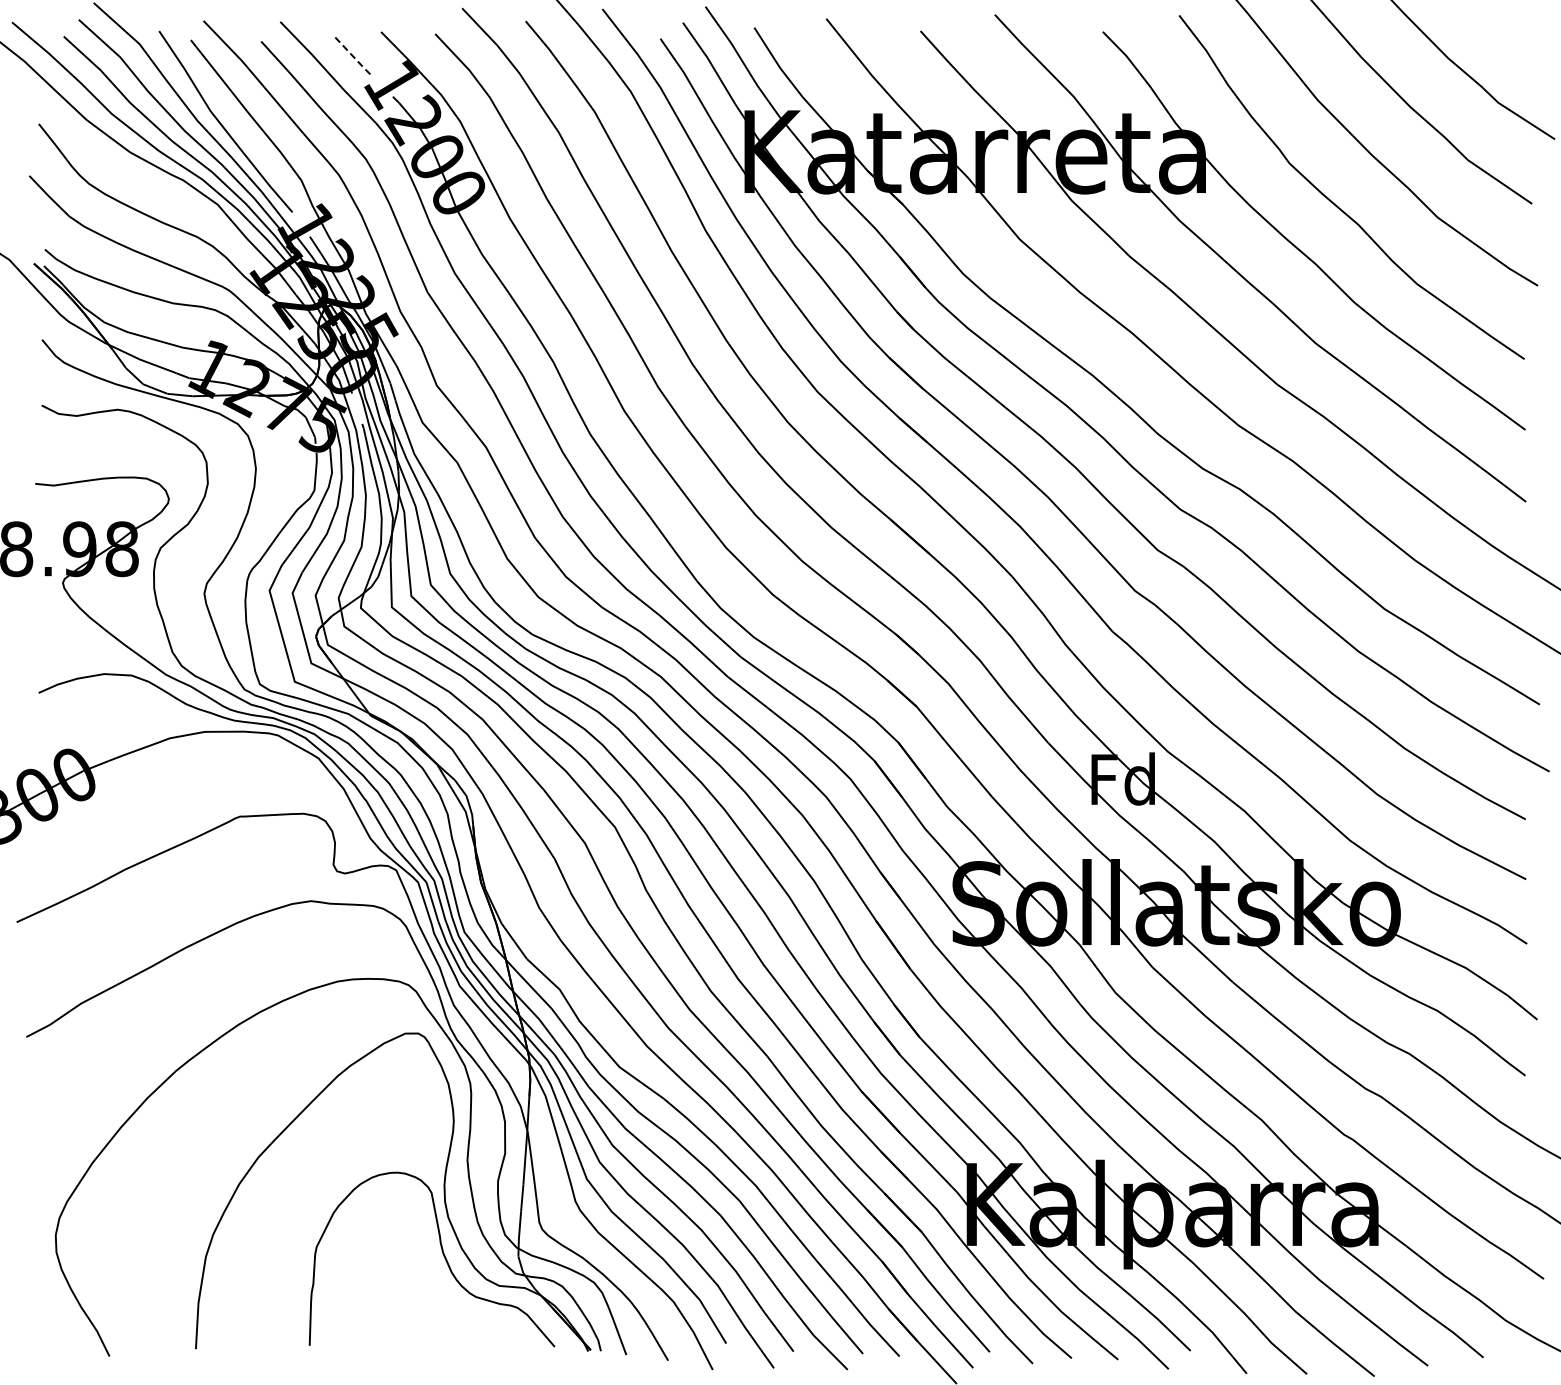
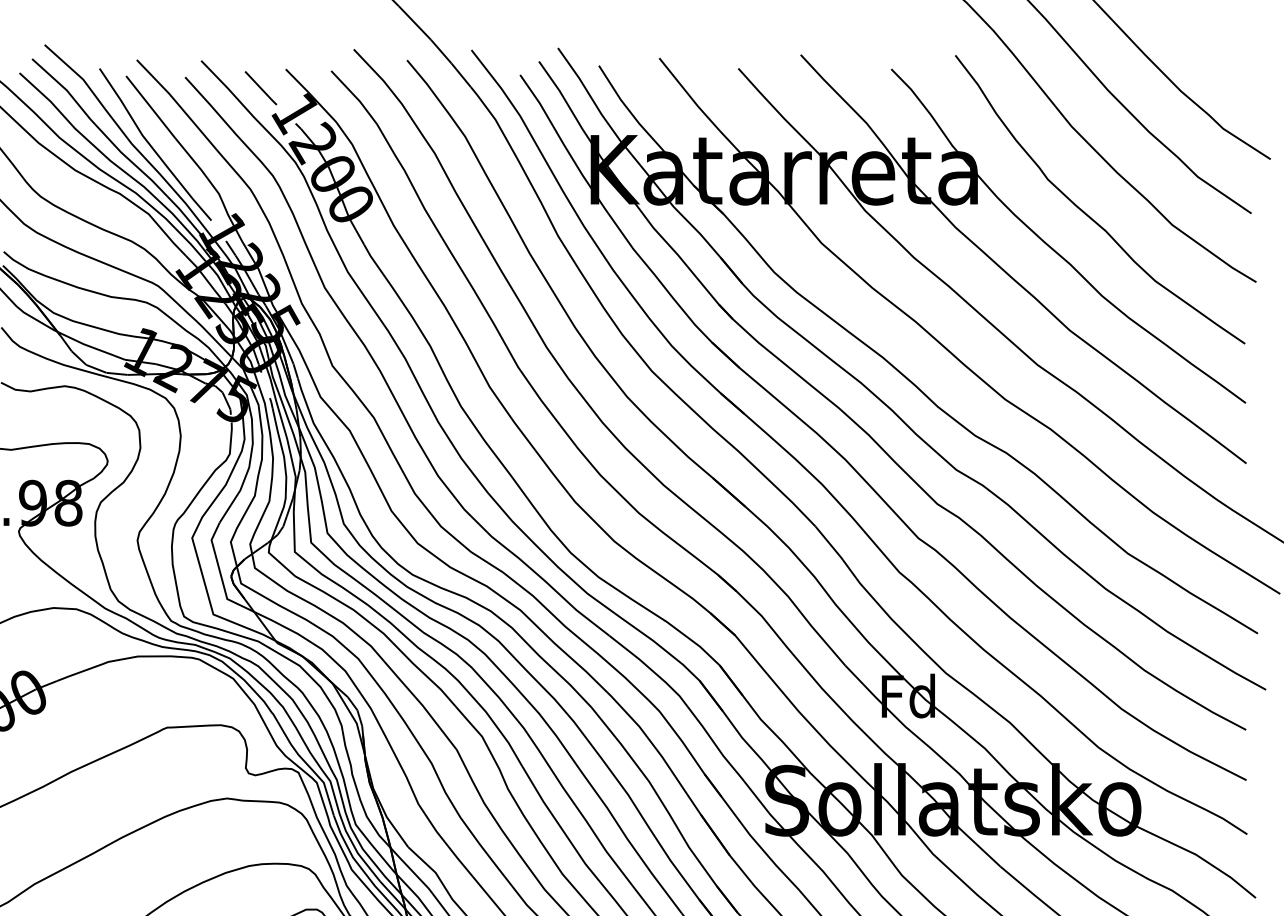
line: (351, 55) -> (260, 89), dashed -> solid

